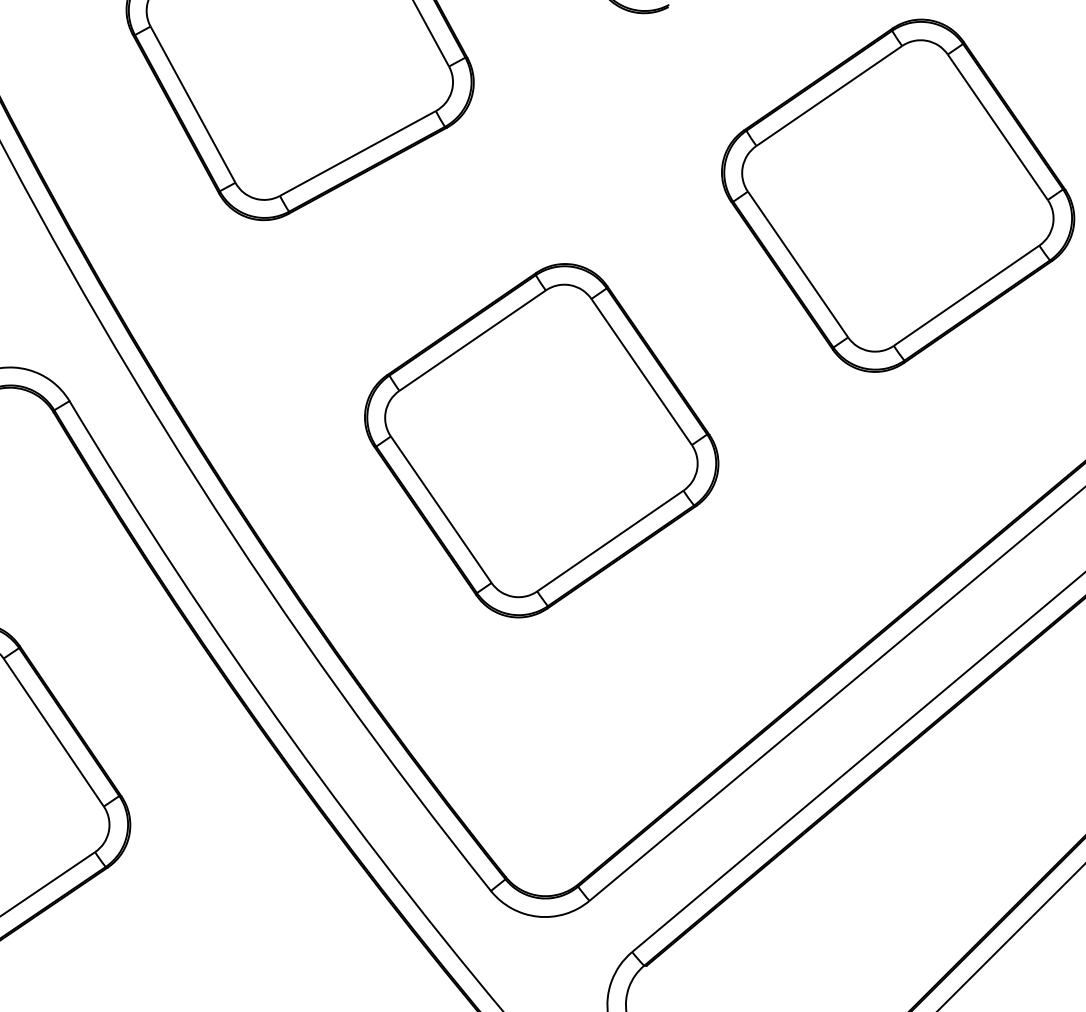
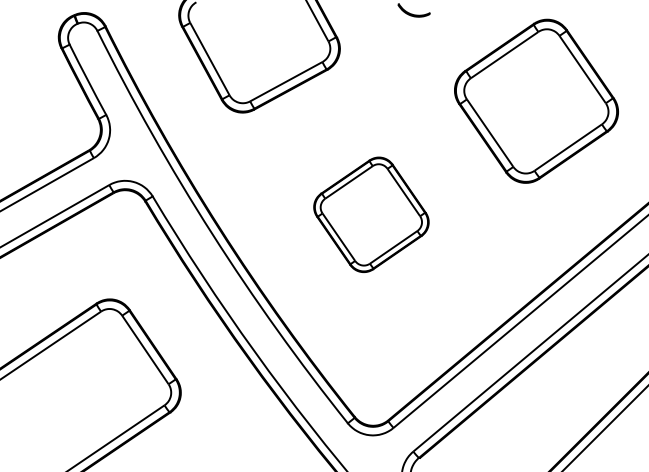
part: (541, 440) -> (371, 214), size x0.7

